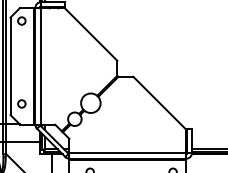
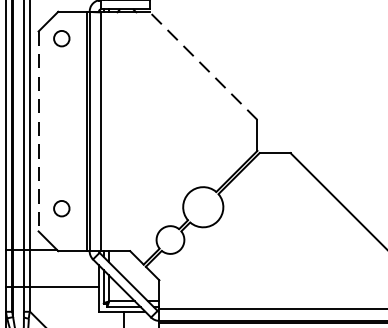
line: (90, 34) -> (202, 66), solid -> dashed
line: (10, 66) -> (38, 131), solid -> dashed

